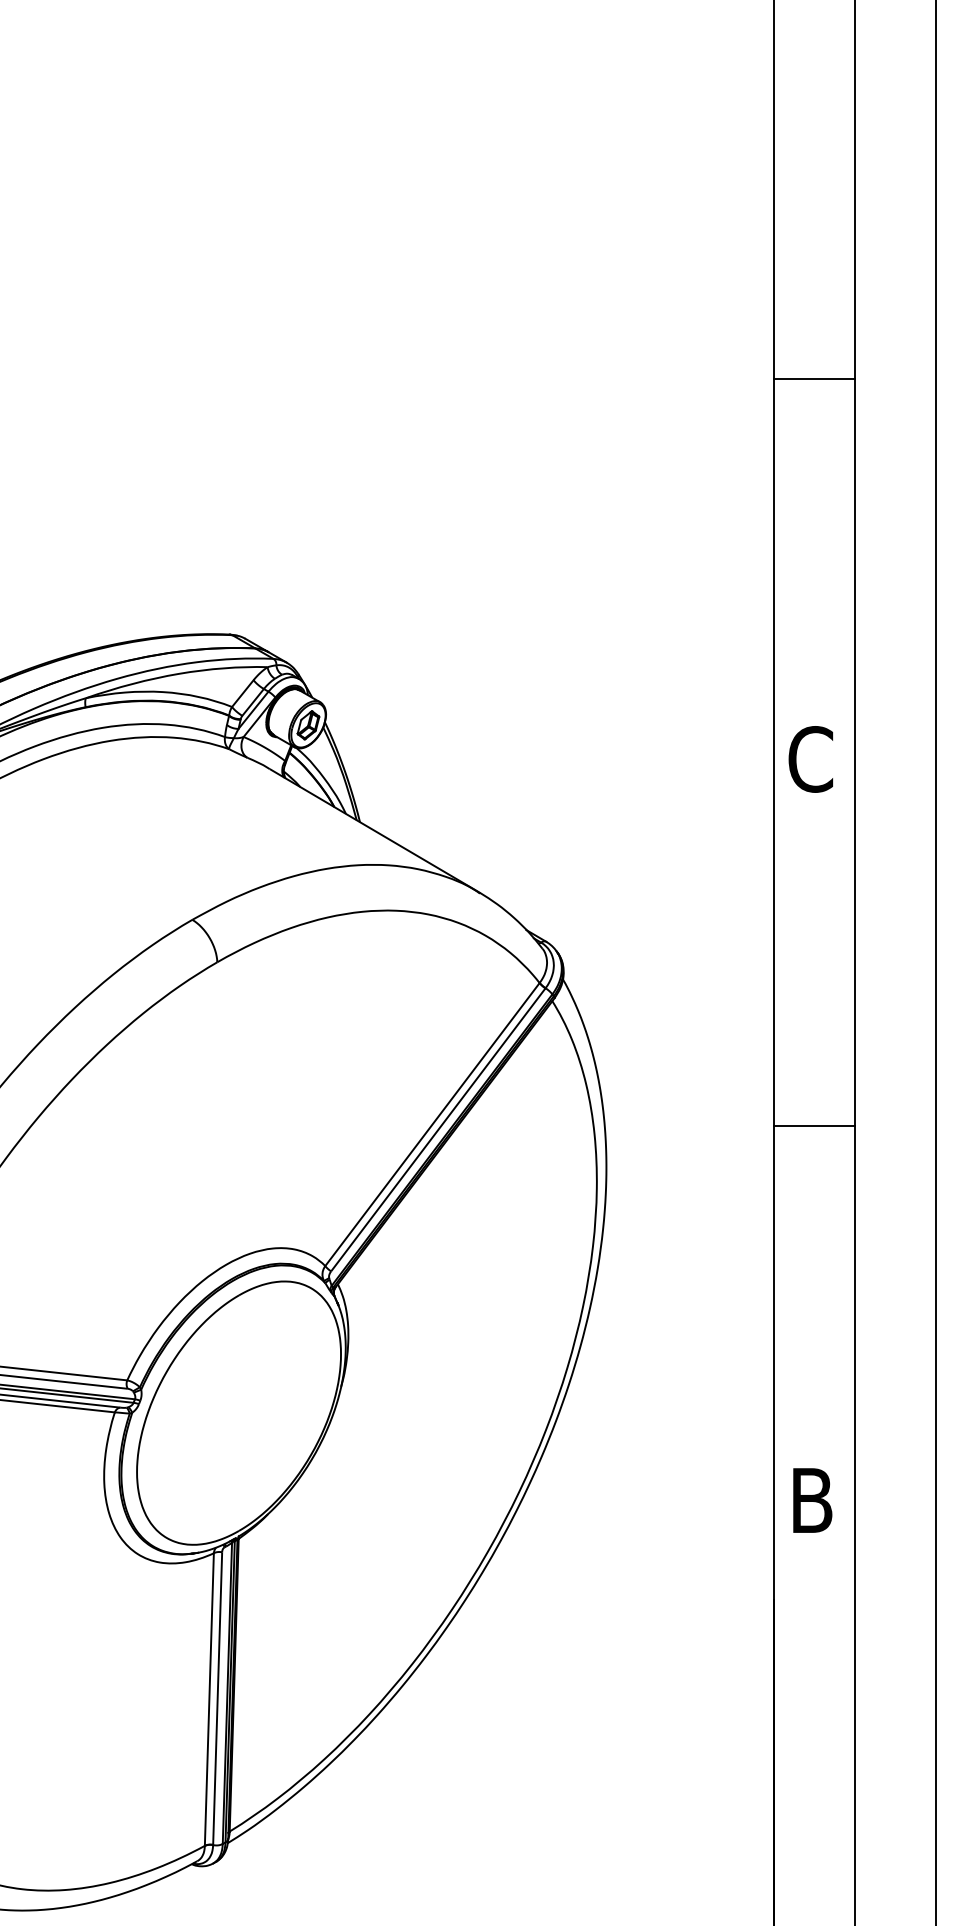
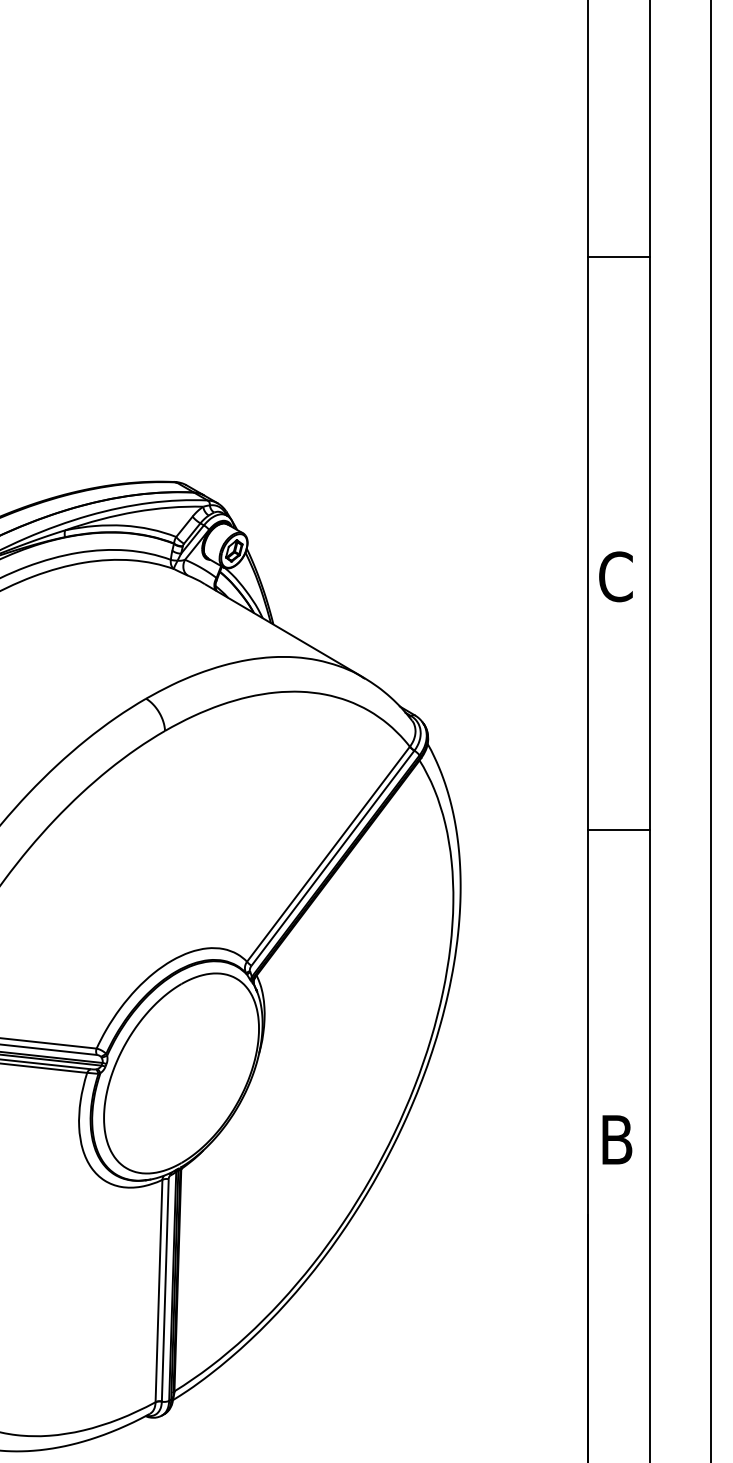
line: (814, 379) -> (618, 257), moved
line: (814, 1126) -> (618, 830), moved

